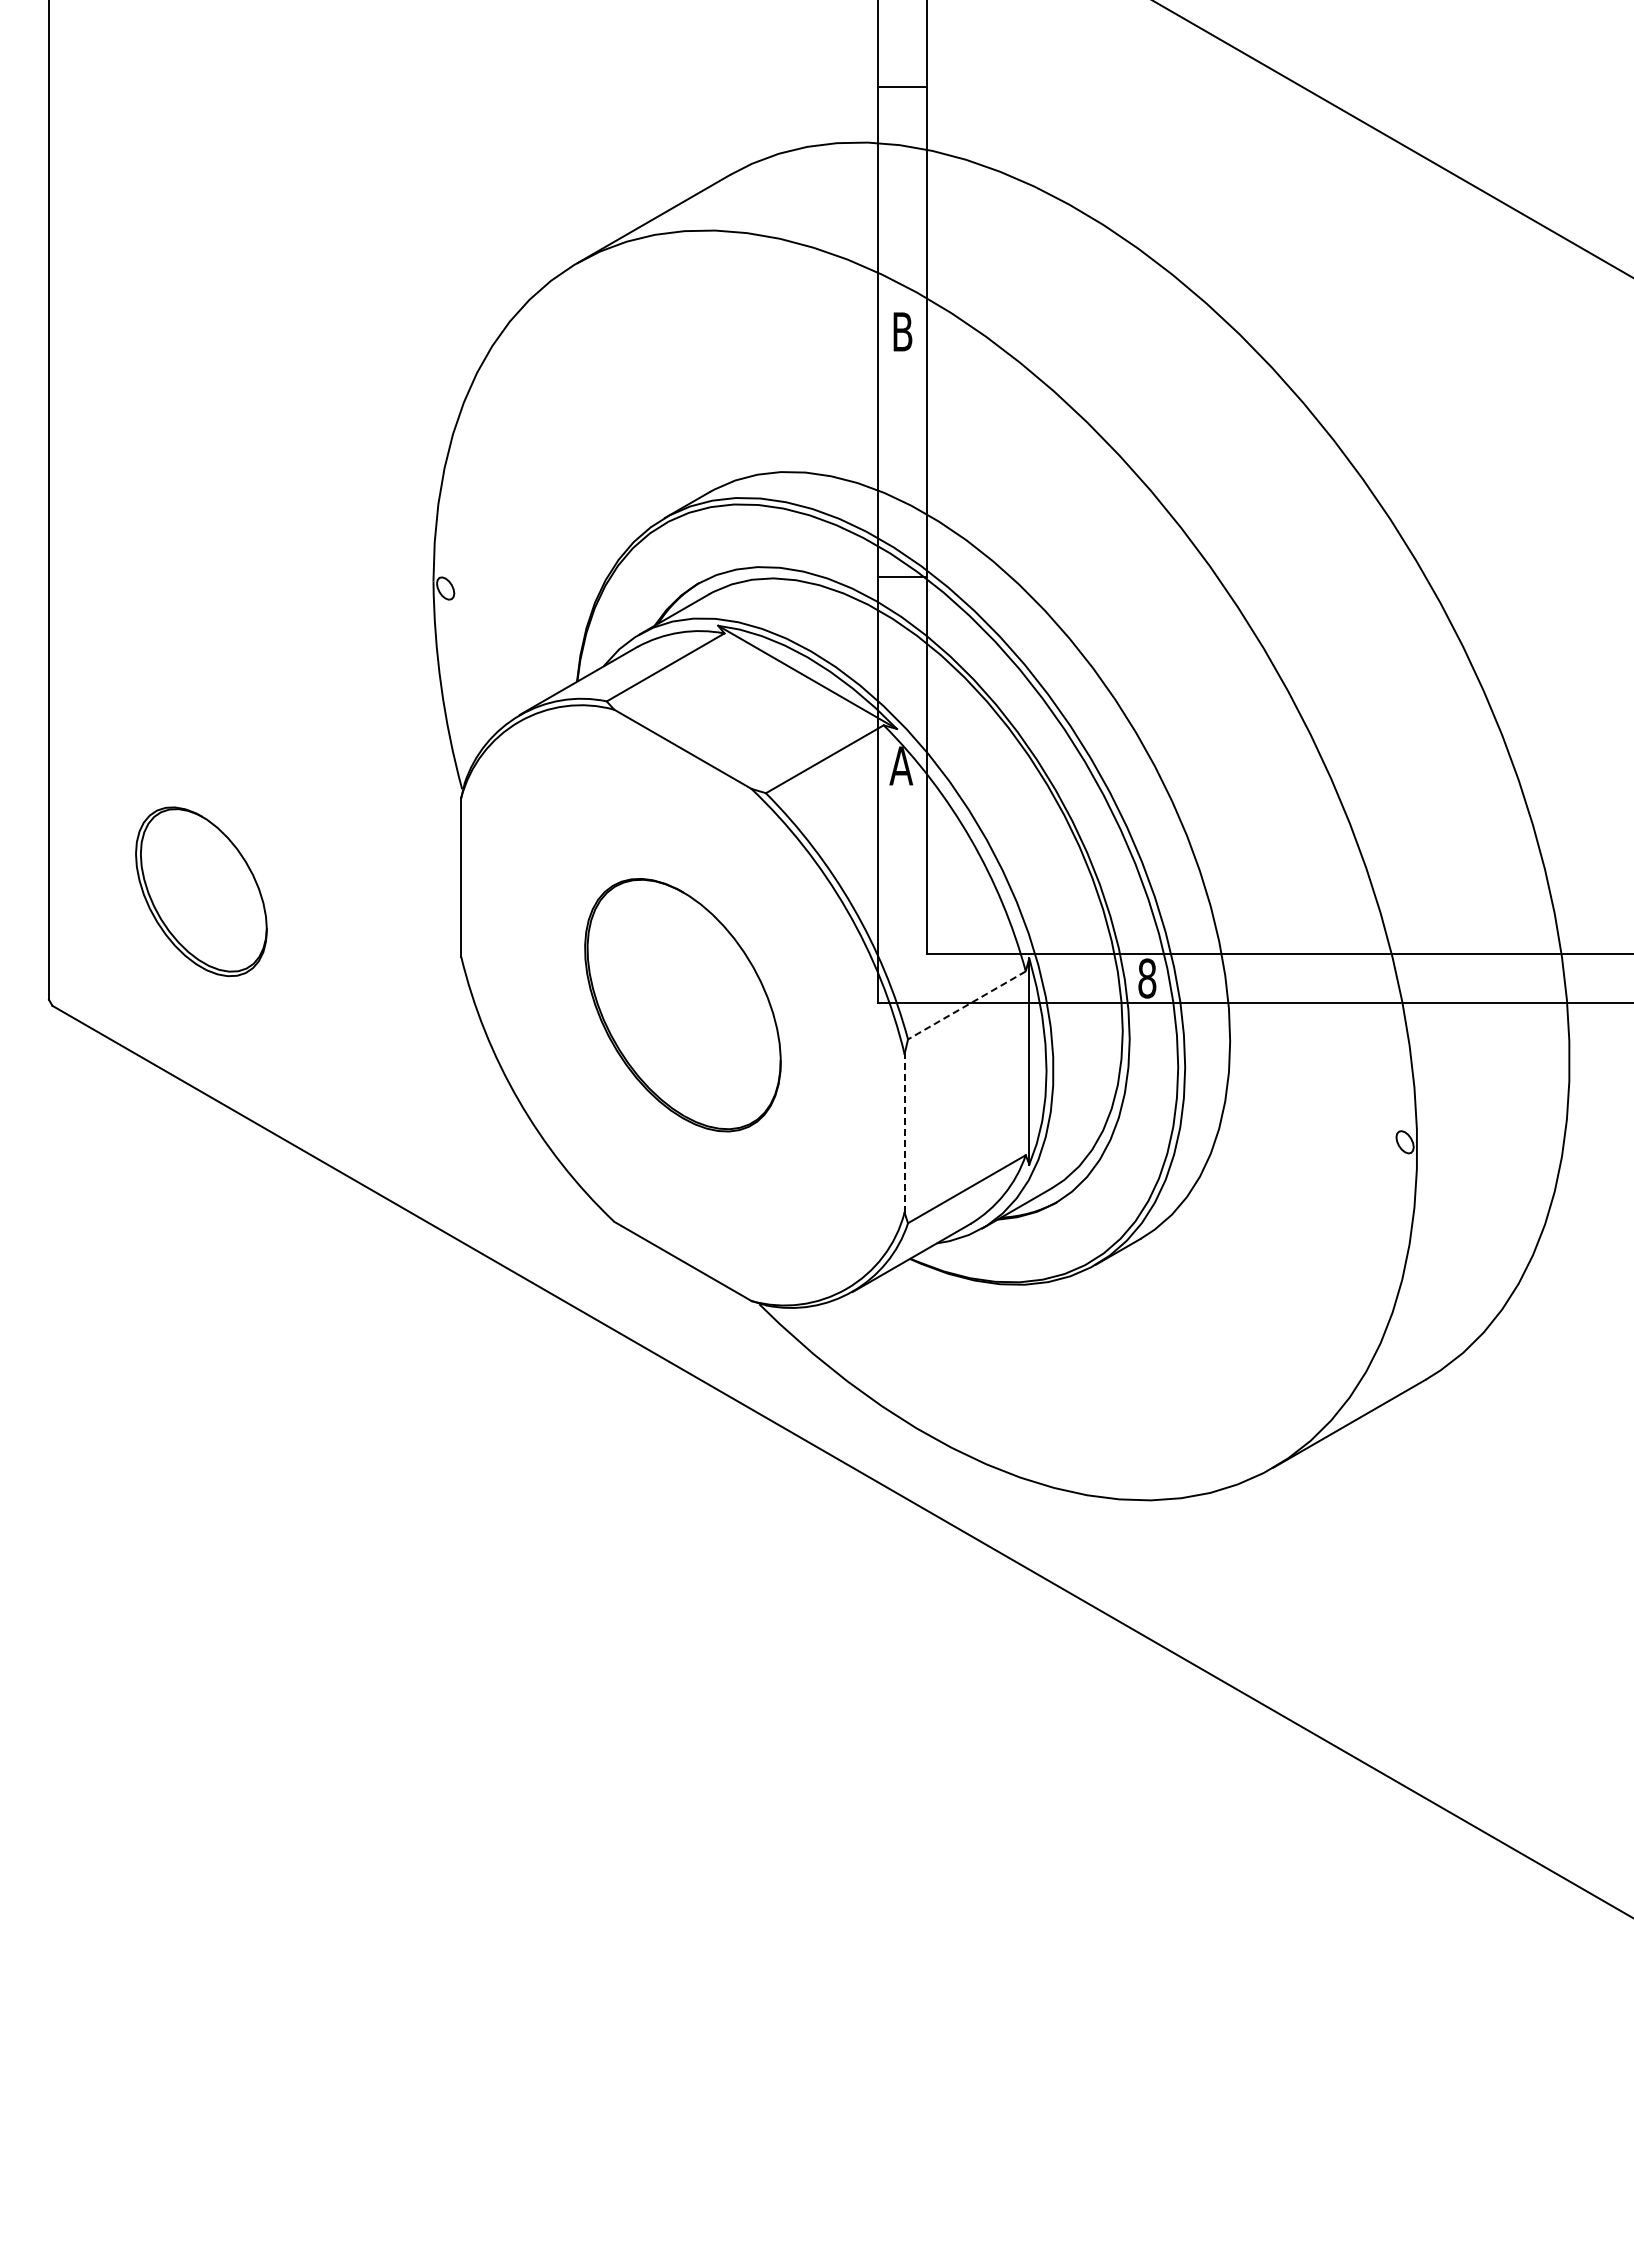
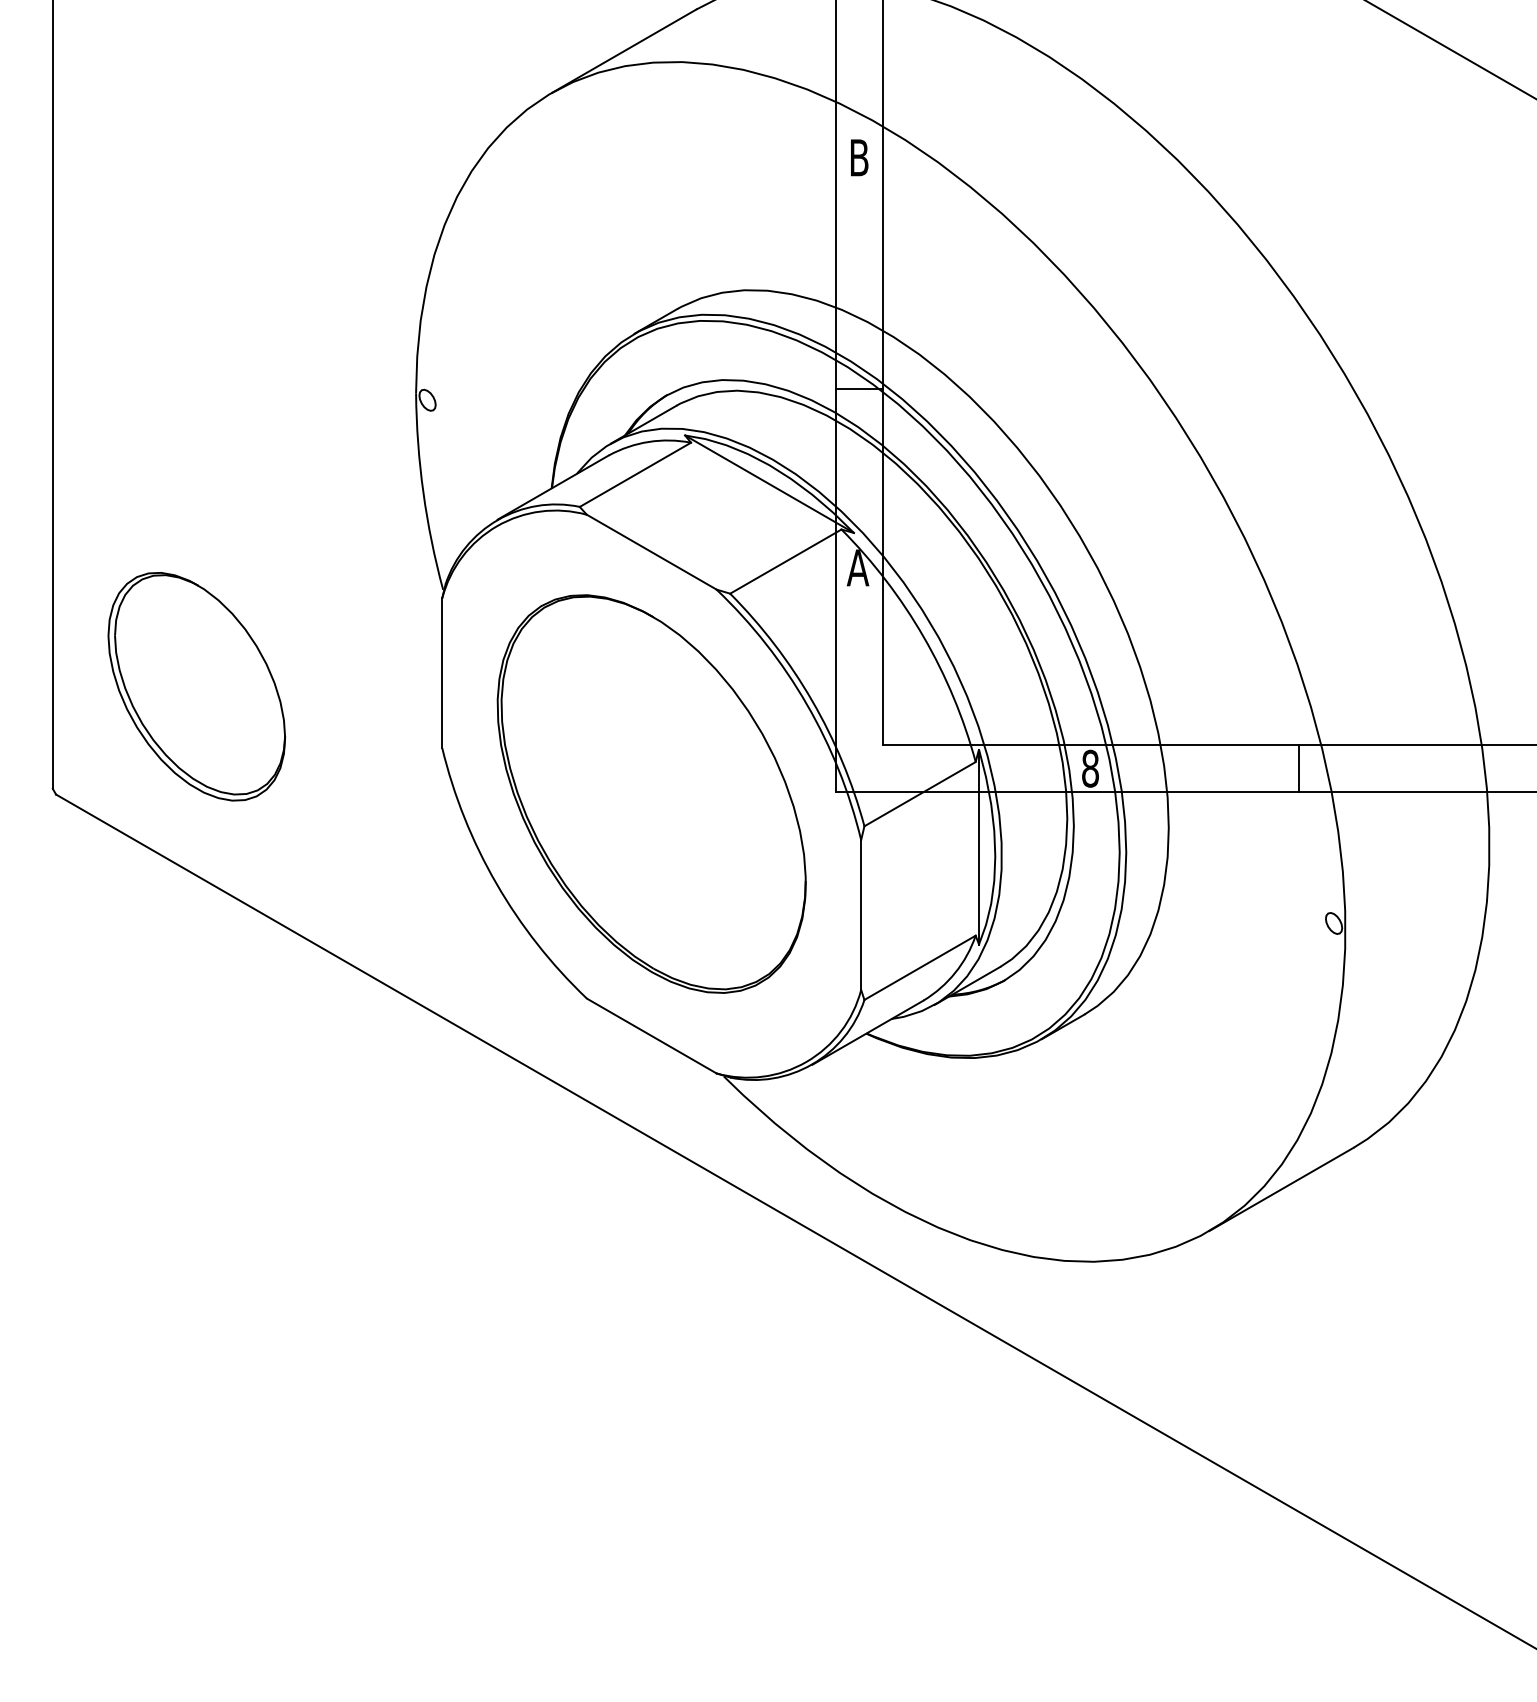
part: (201, 891) -> (196, 686), size x1.43
line: (1368, 977) -> (1299, 767), added
part: (682, 1004) -> (651, 793), size x1.67
line: (966, 1005) -> (919, 794), dashed -> solid
line: (904, 1132) -> (861, 914), dashed -> solid

